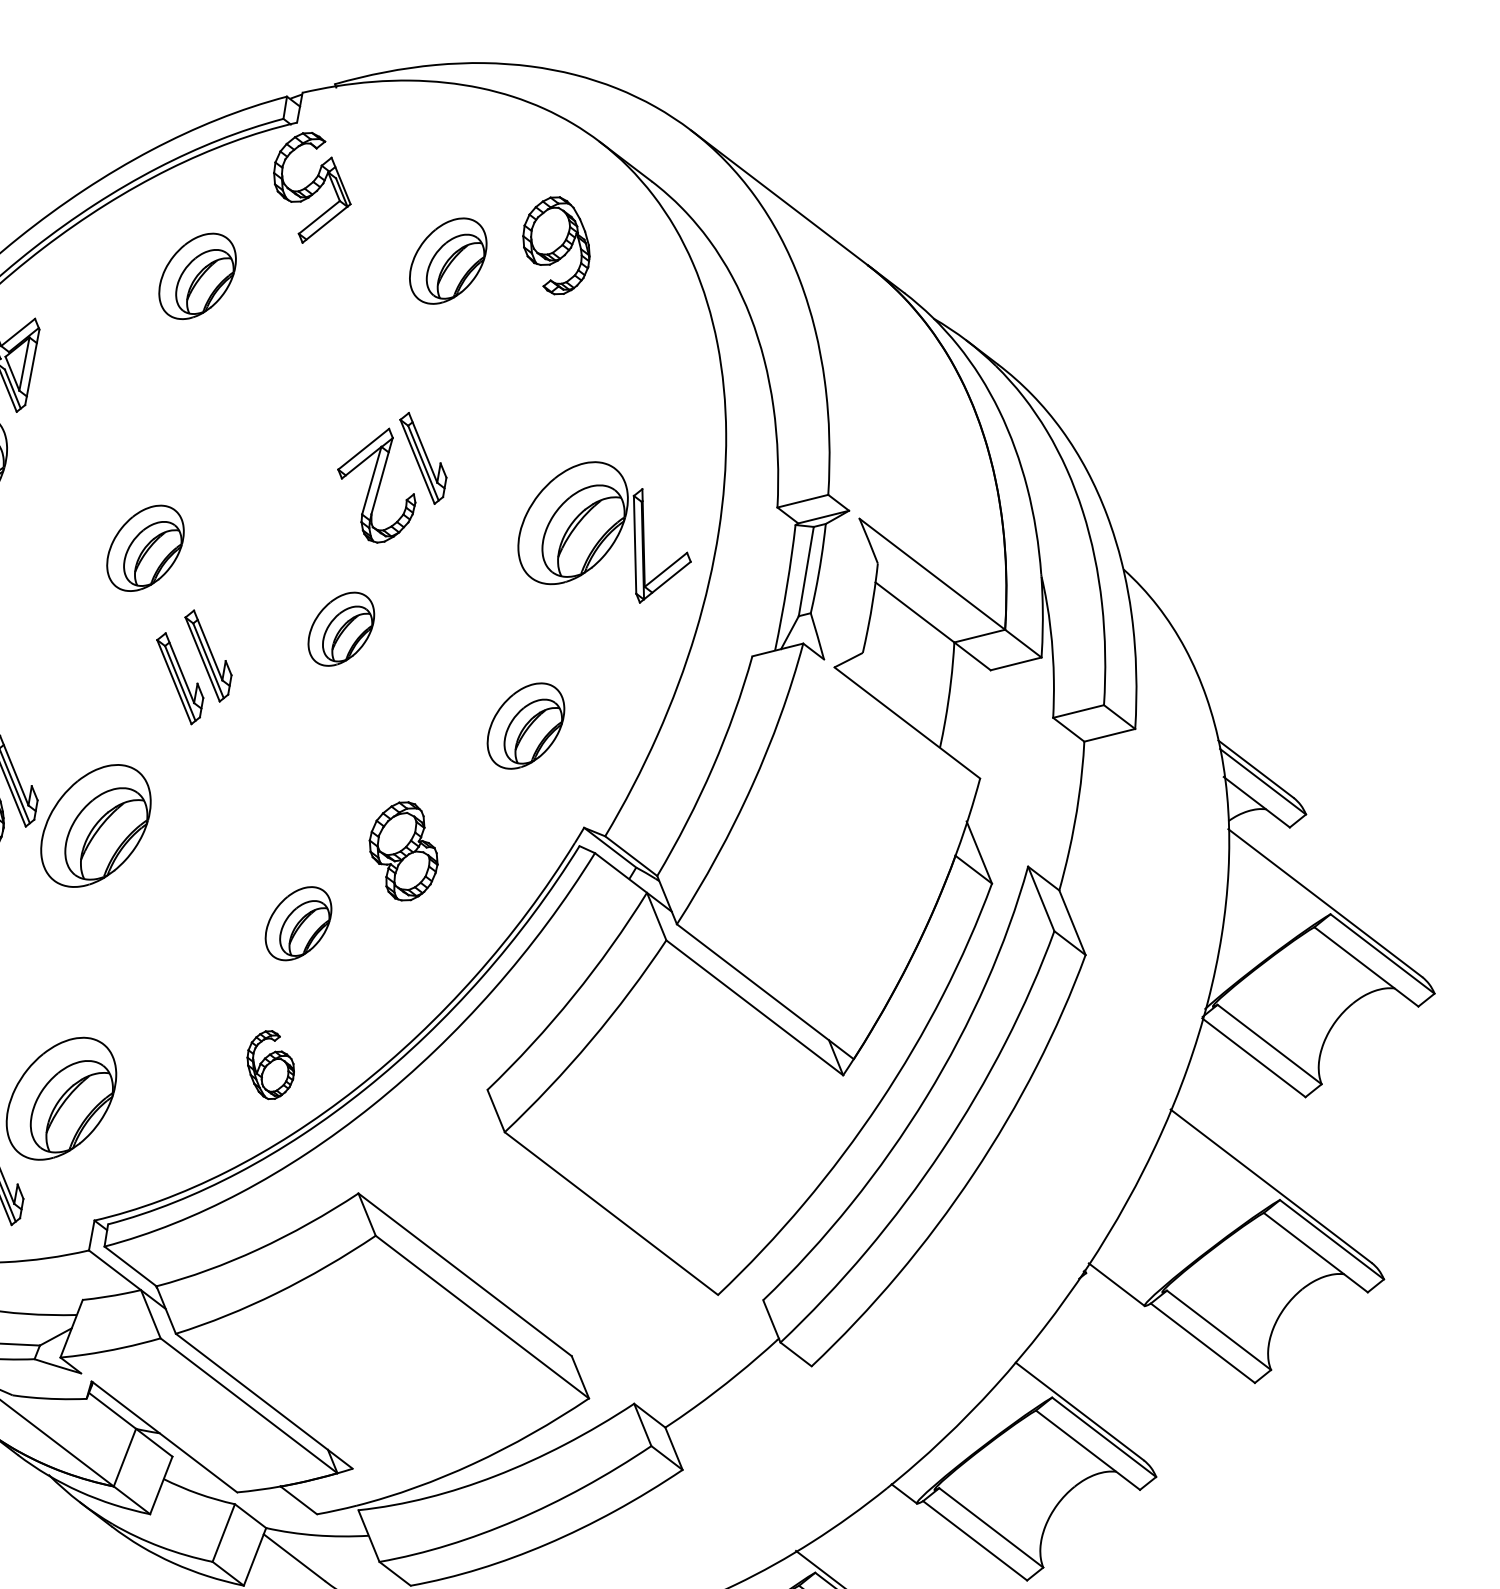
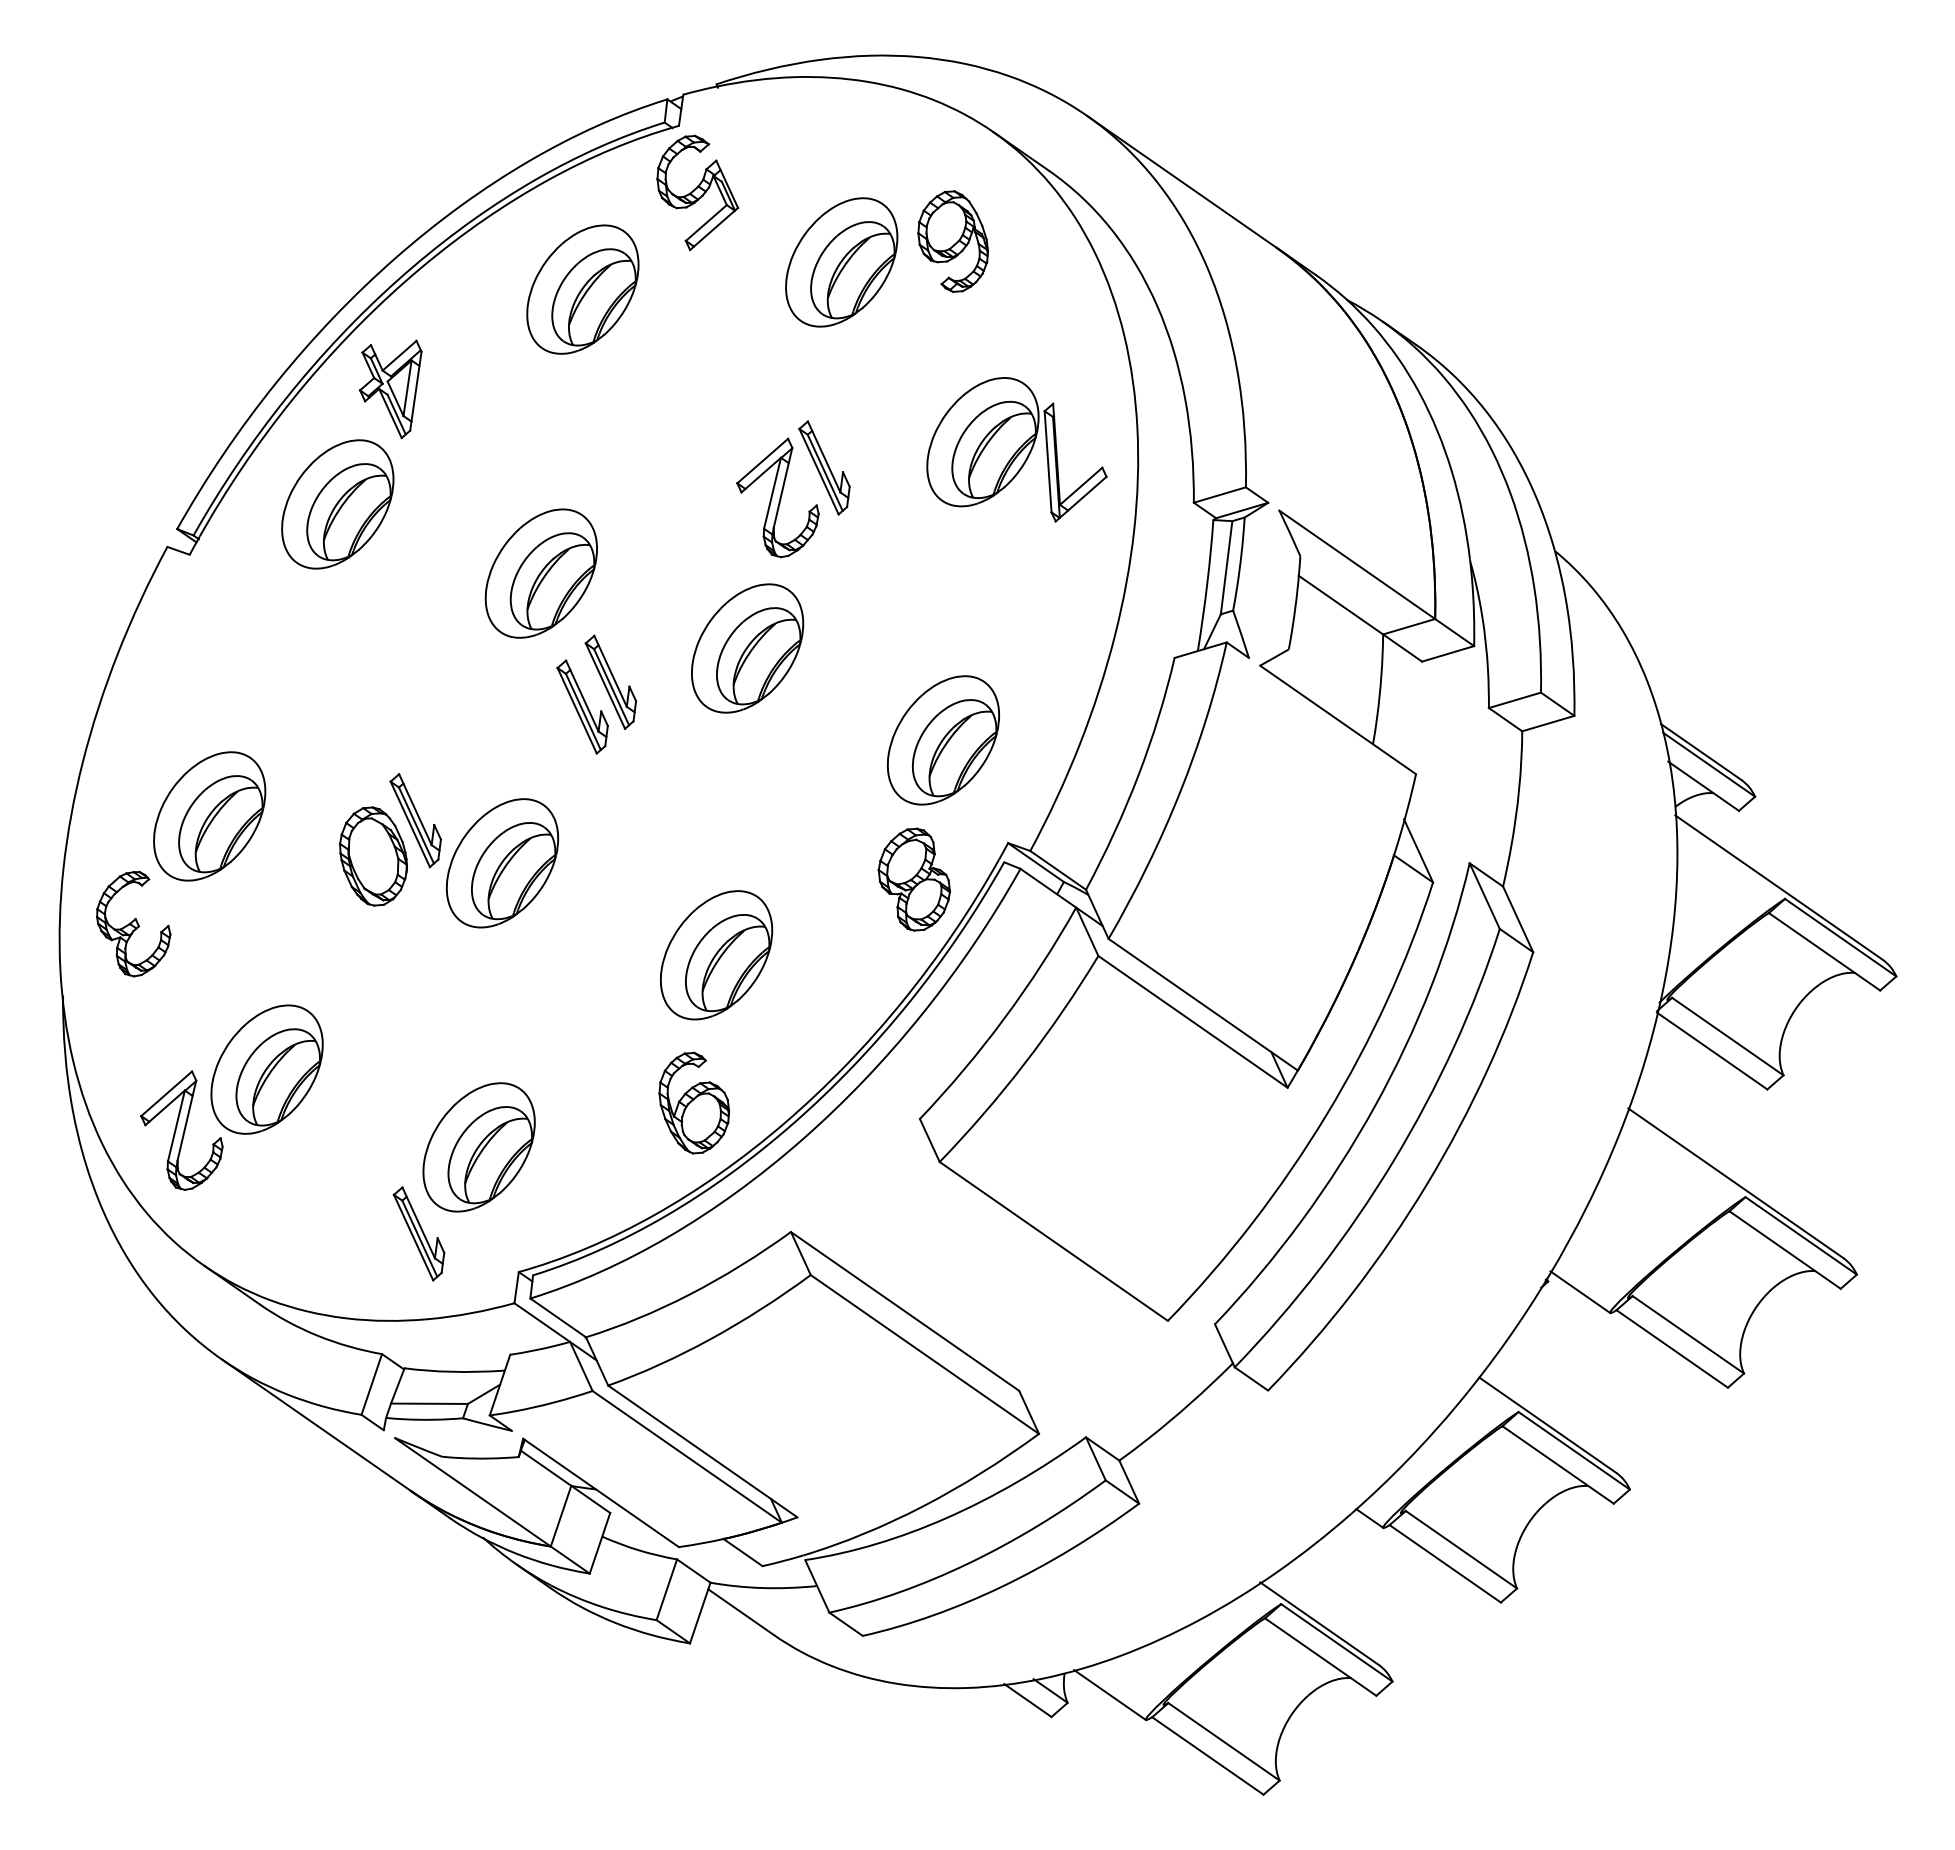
part: (447, 261) -> (841, 262), size x1.43
part: (197, 276) -> (582, 289), size x1.43
part: (605, 531) -> (1016, 449), moved
part: (144, 548) -> (540, 573), size x1.43
part: (341, 629) -> (747, 648), size x1.67
part: (525, 726) -> (942, 740), size x1.43
part: (402, 851) -> (913, 879), moved
part: (298, 923) -> (716, 955), size x1.67
part: (270, 1064) -> (694, 1102), size x1.43

